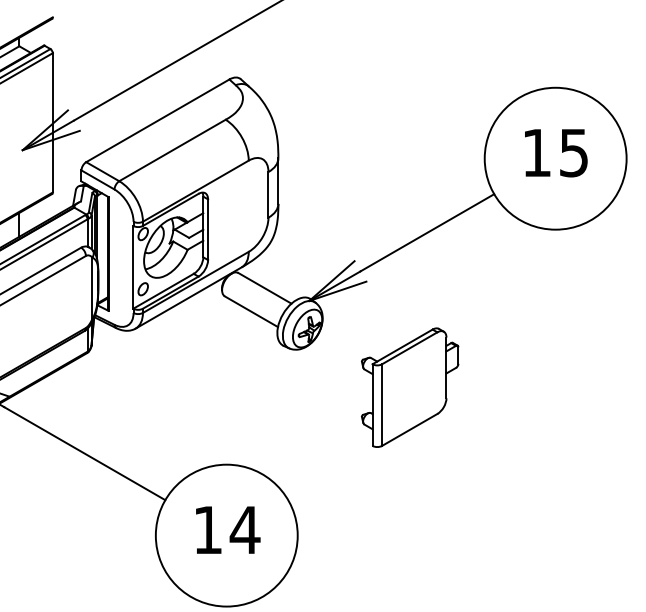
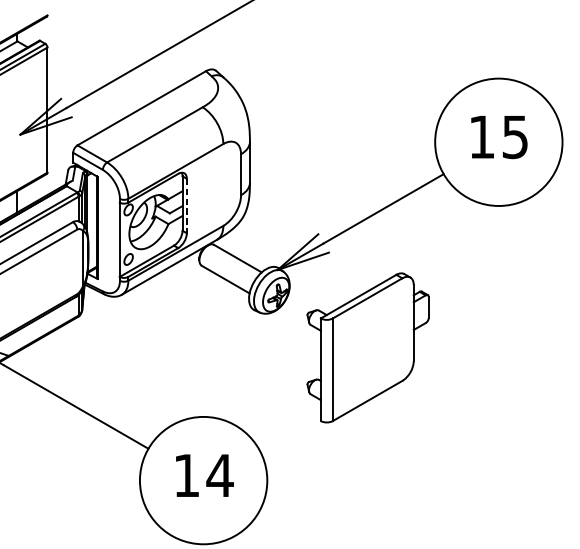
line: (208, 230) -> (187, 206), solid -> dashed
part: (410, 387) -> (368, 347), size x1.4

